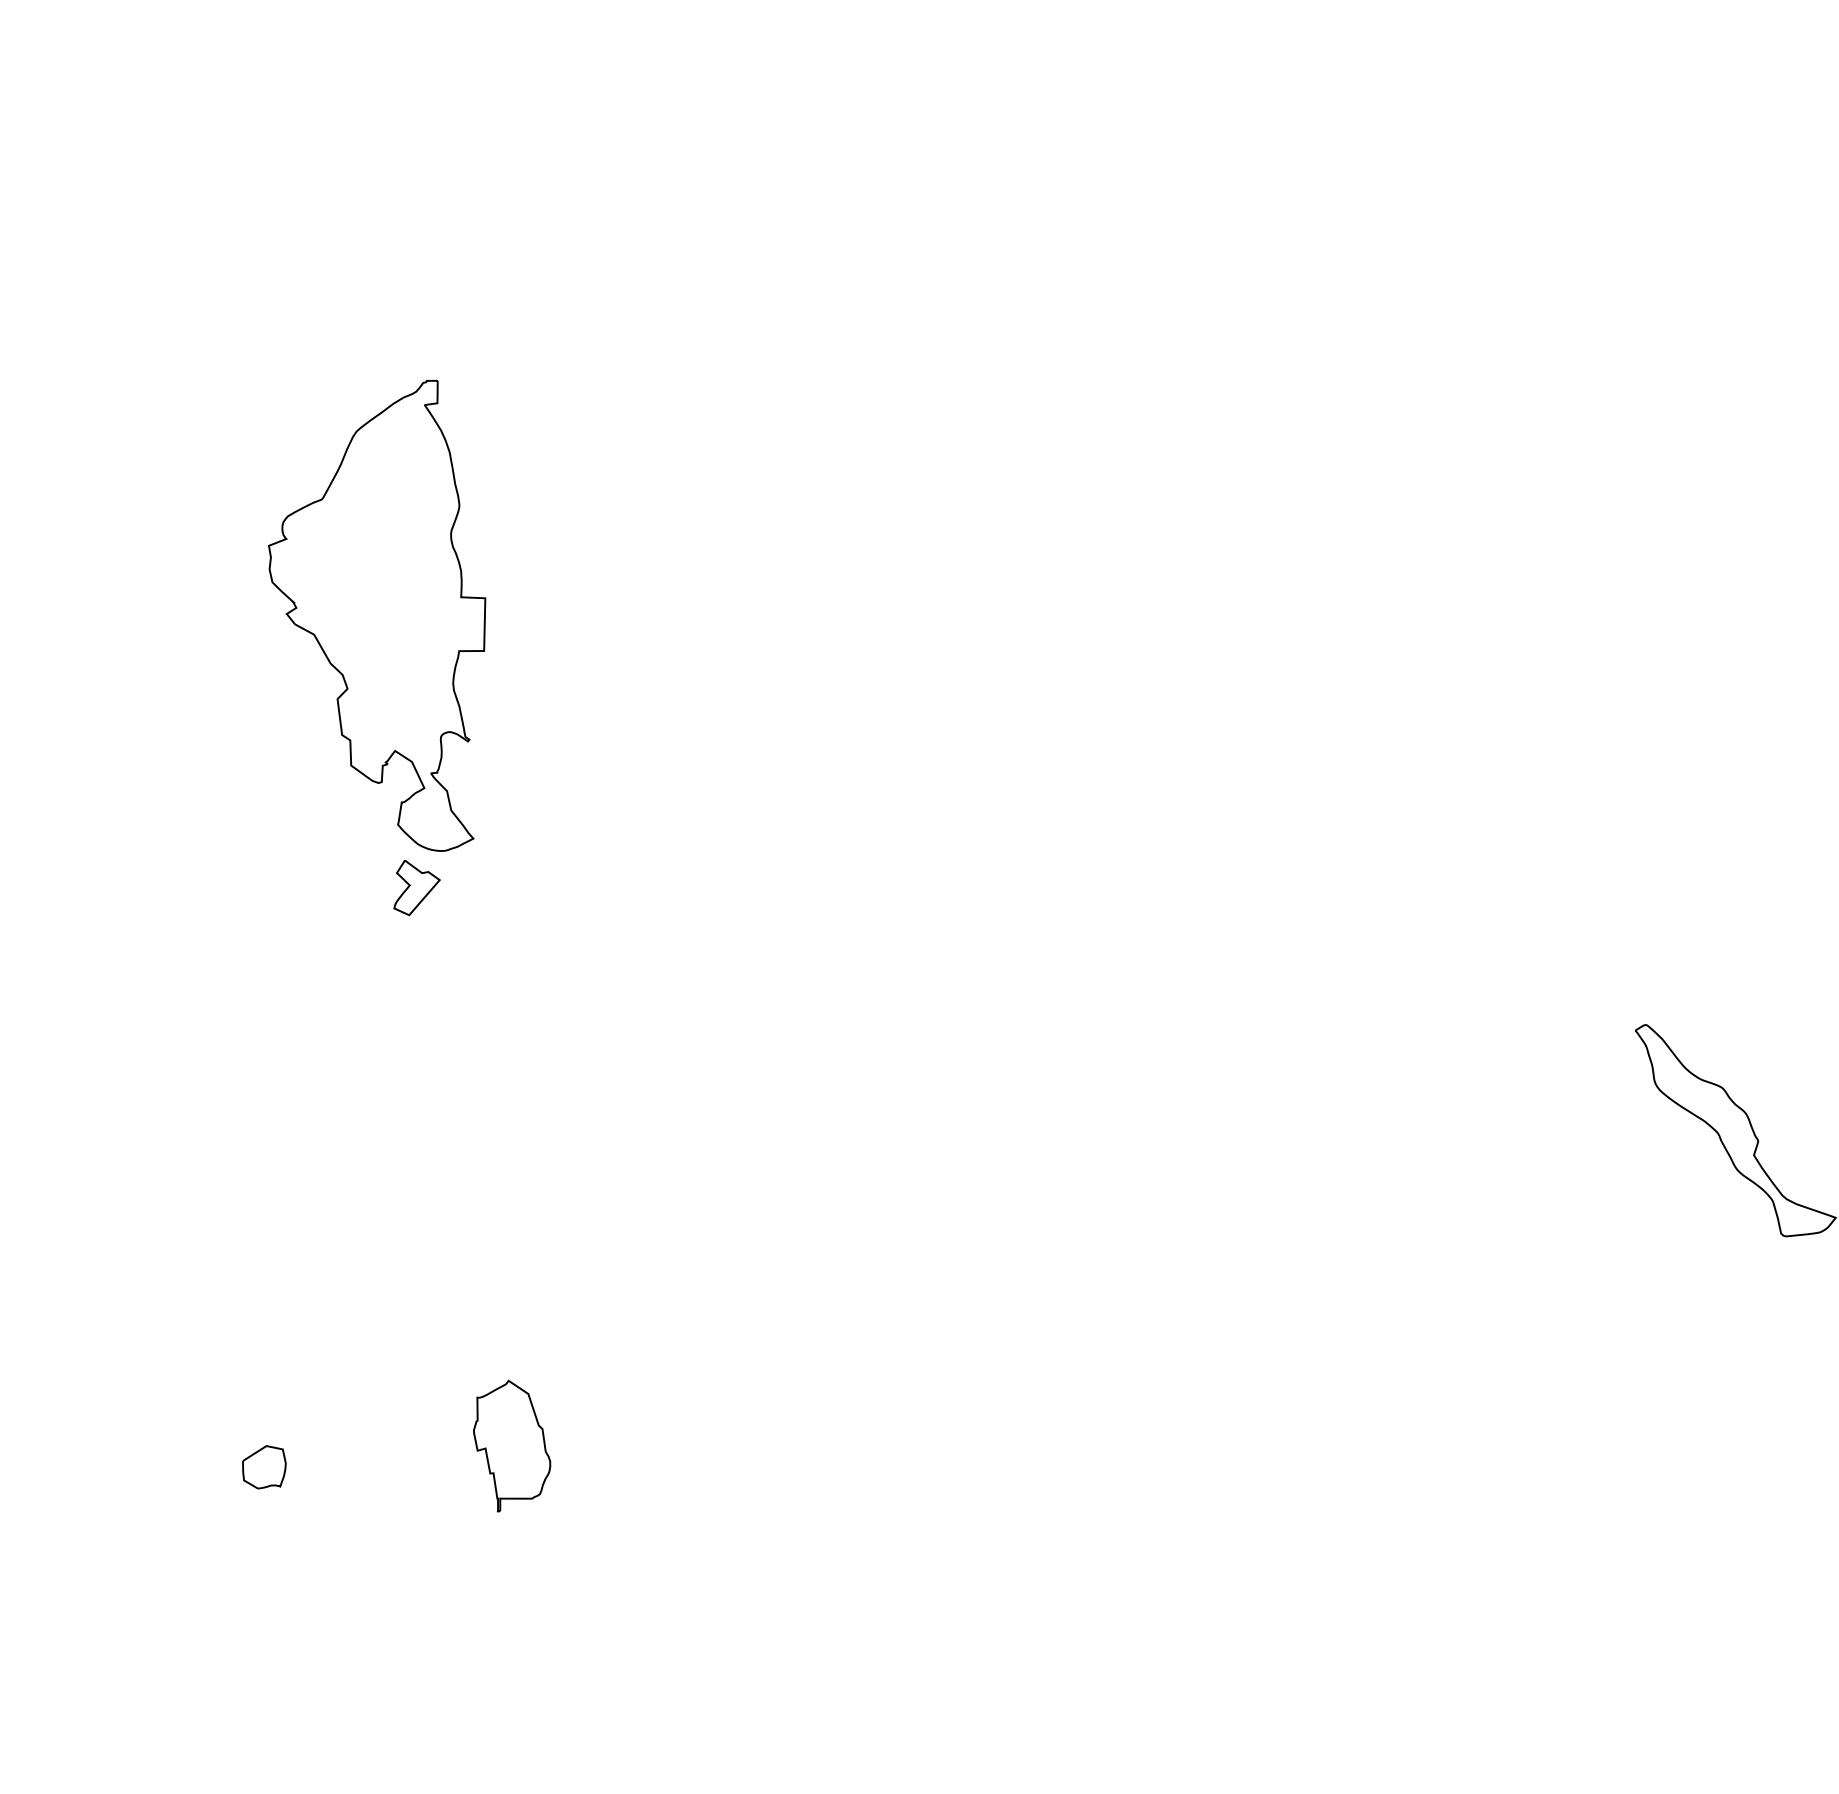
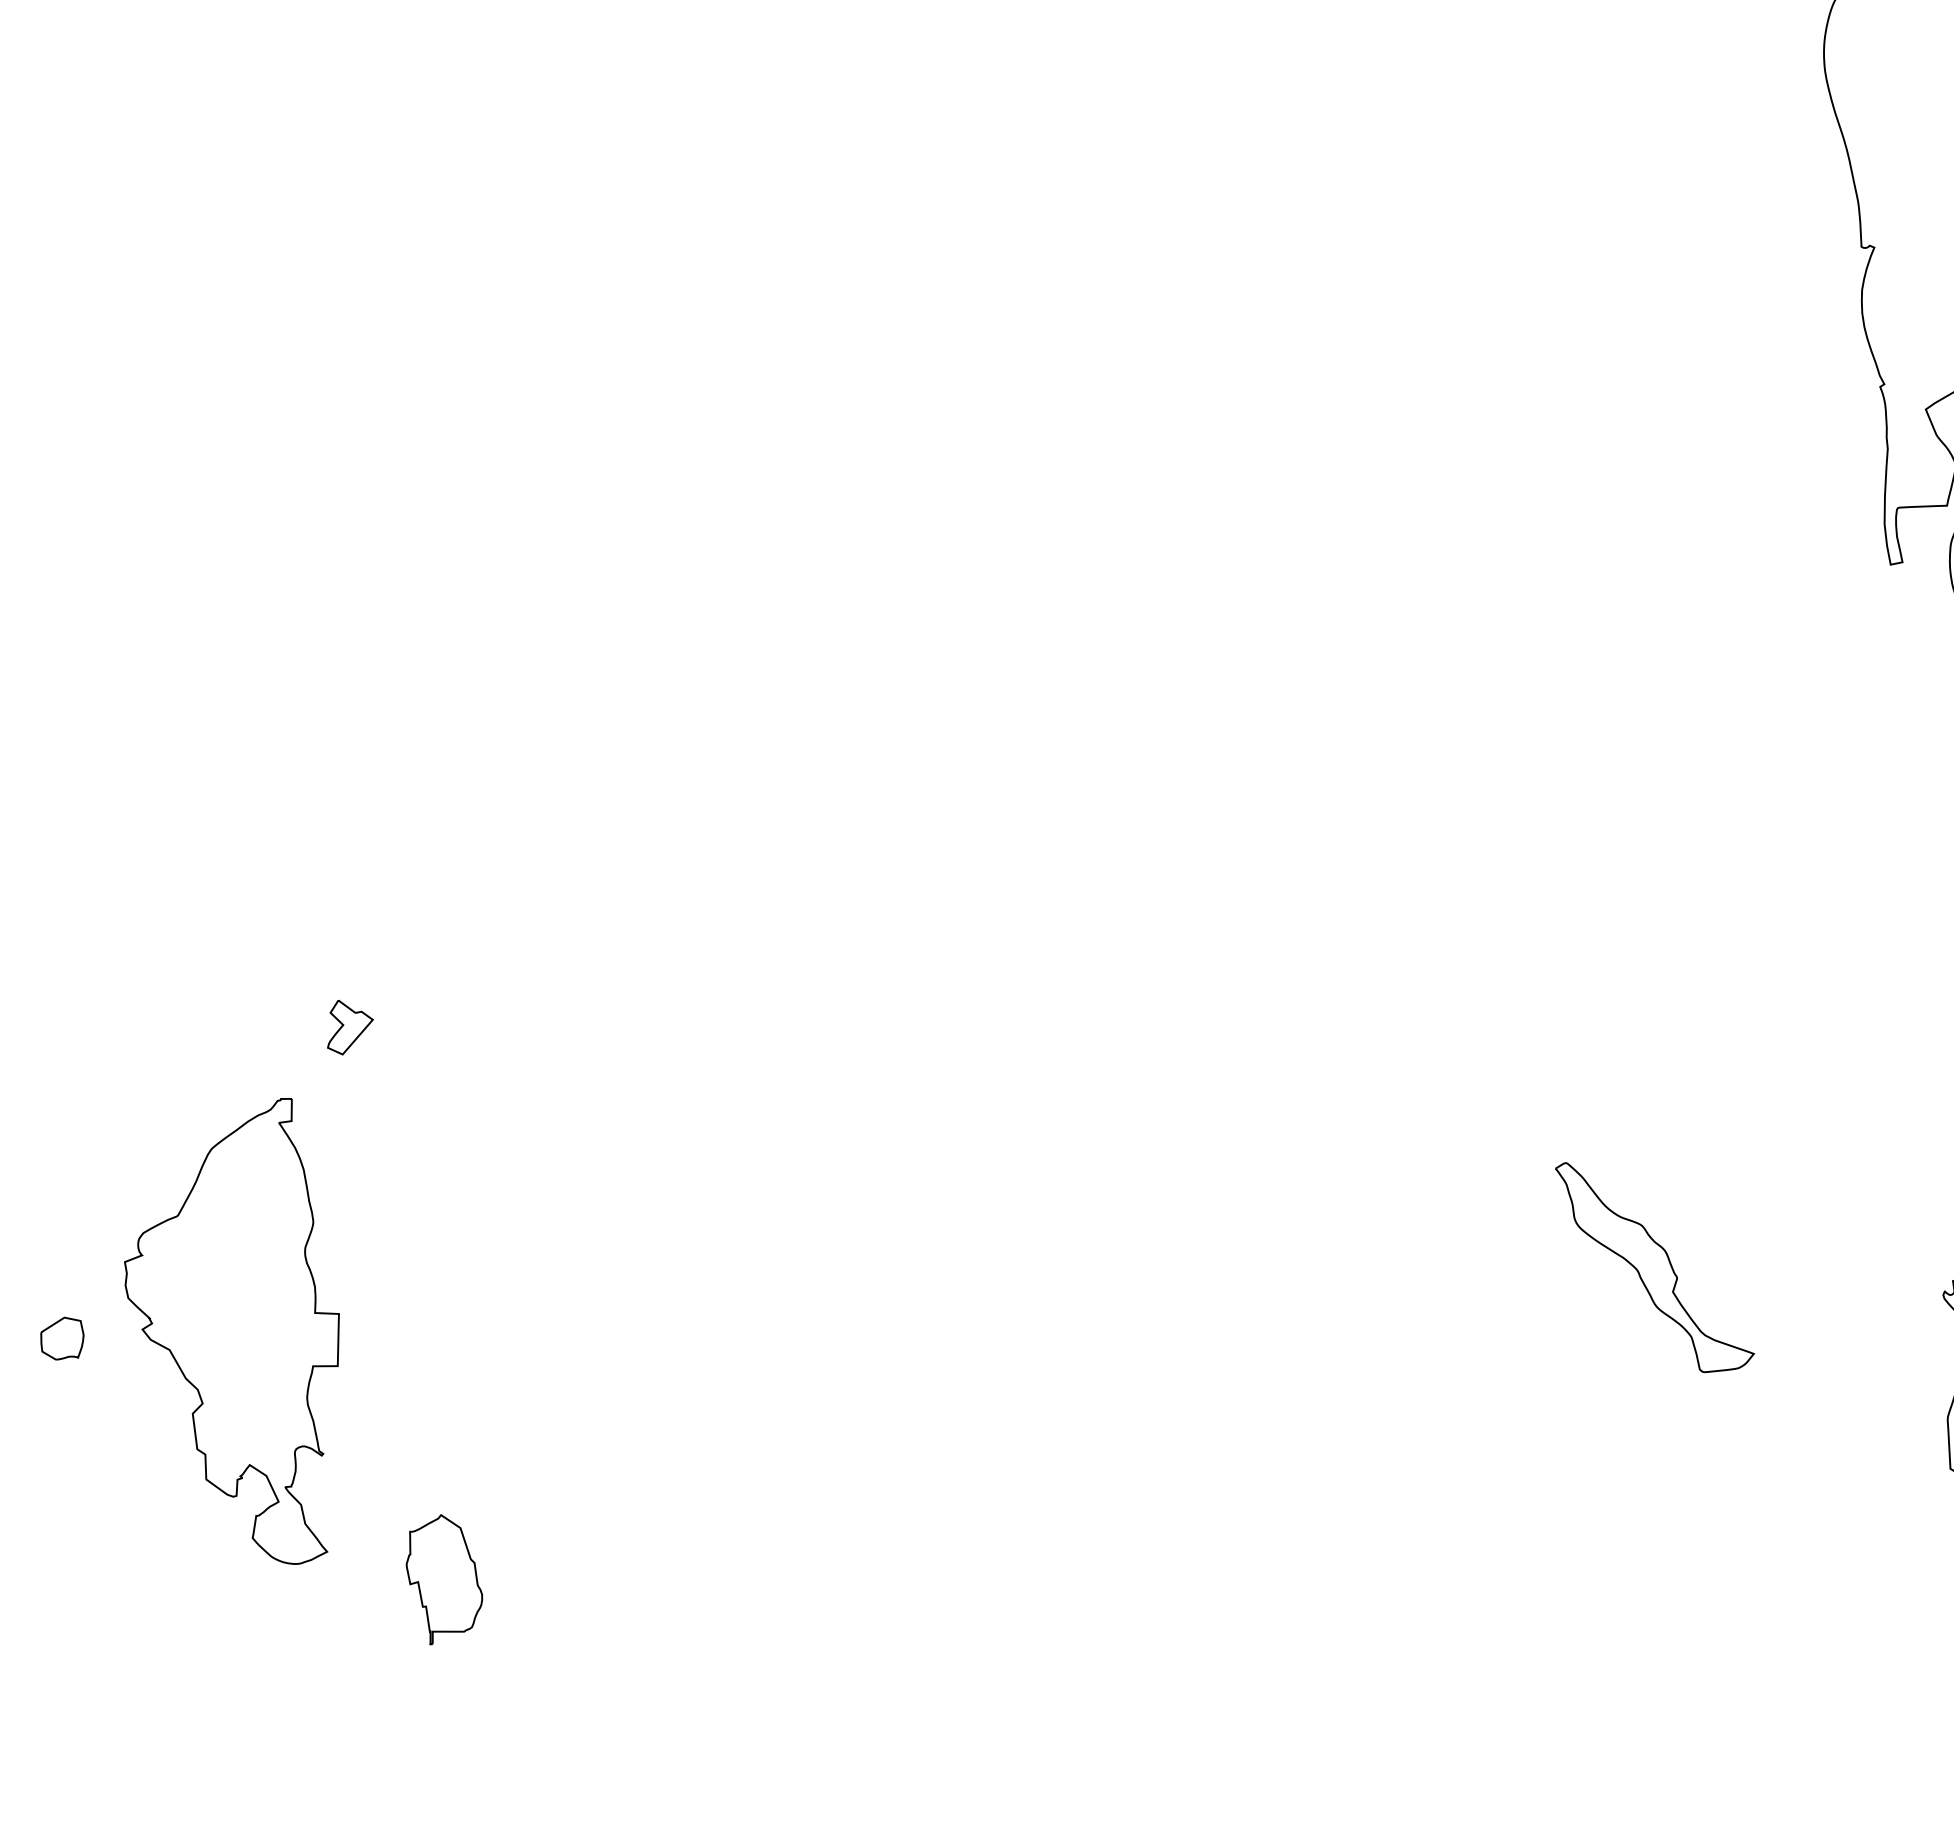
part: (376, 615) -> (231, 1331), moved
part: (264, 1467) -> (62, 1338), moved

